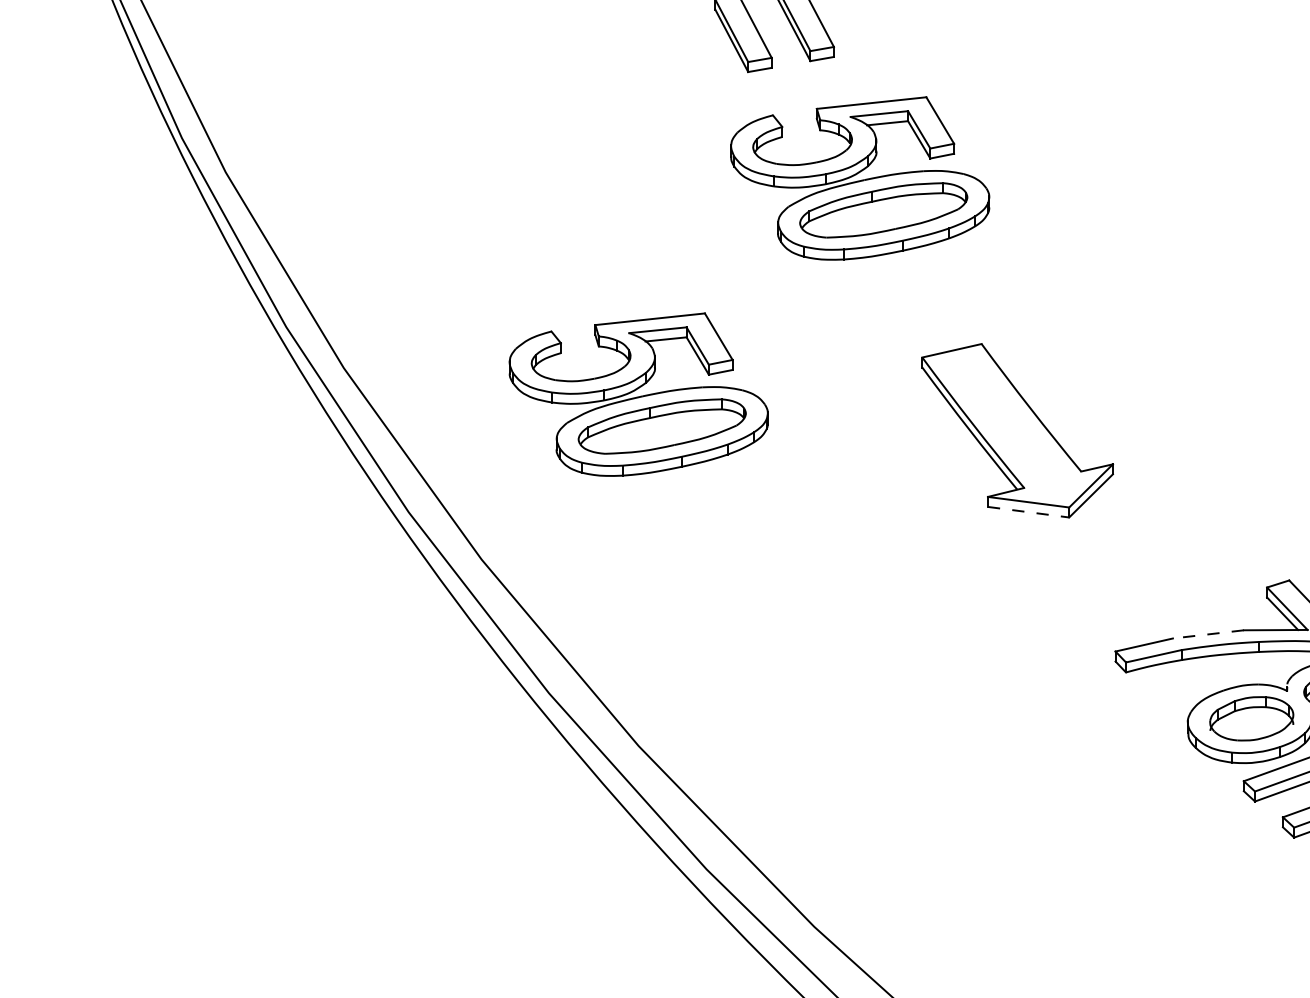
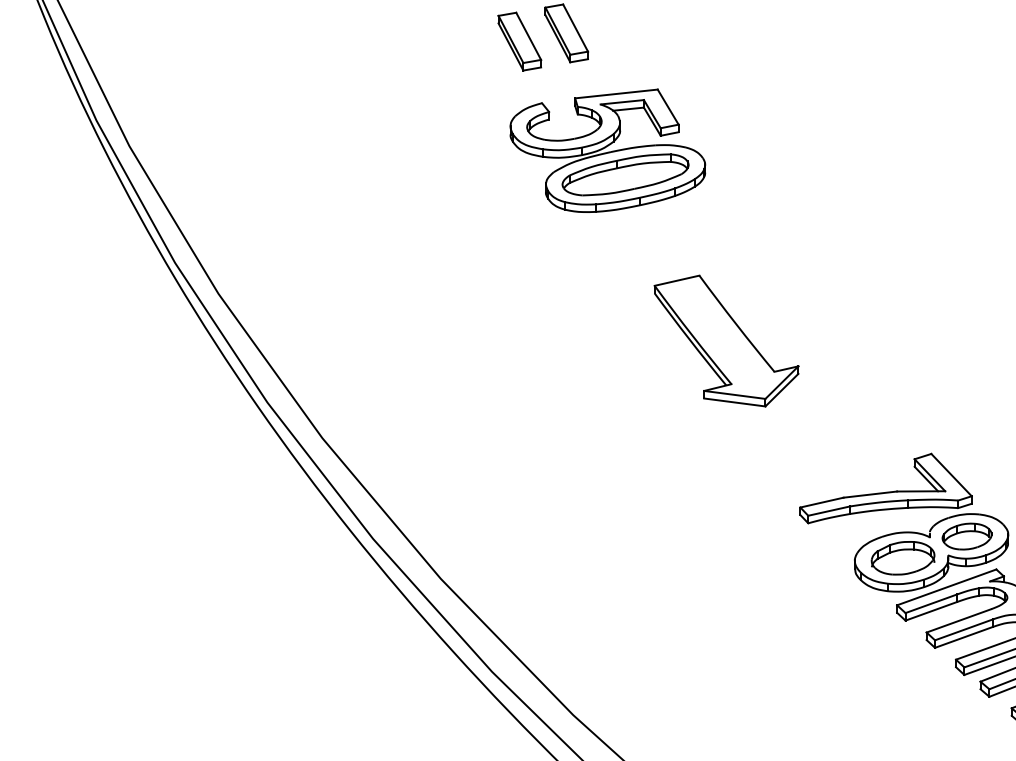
part: (638, 394) -> (440, 313), removed
line: (1028, 512) -> (734, 402), dashed -> solid
line: (1208, 634) -> (870, 494), dashed -> solid

